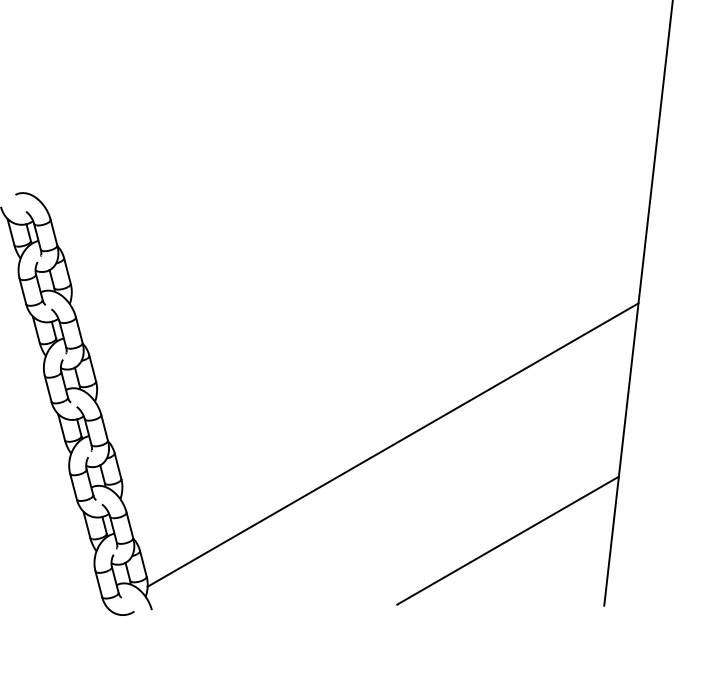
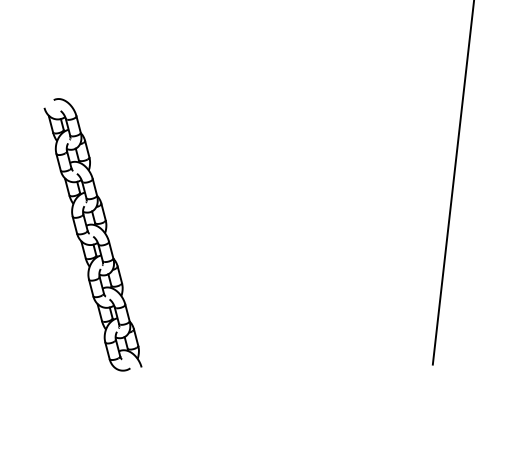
line: (392, 445) -> (296, 261), removed
line: (507, 540) -> (370, 322), removed

